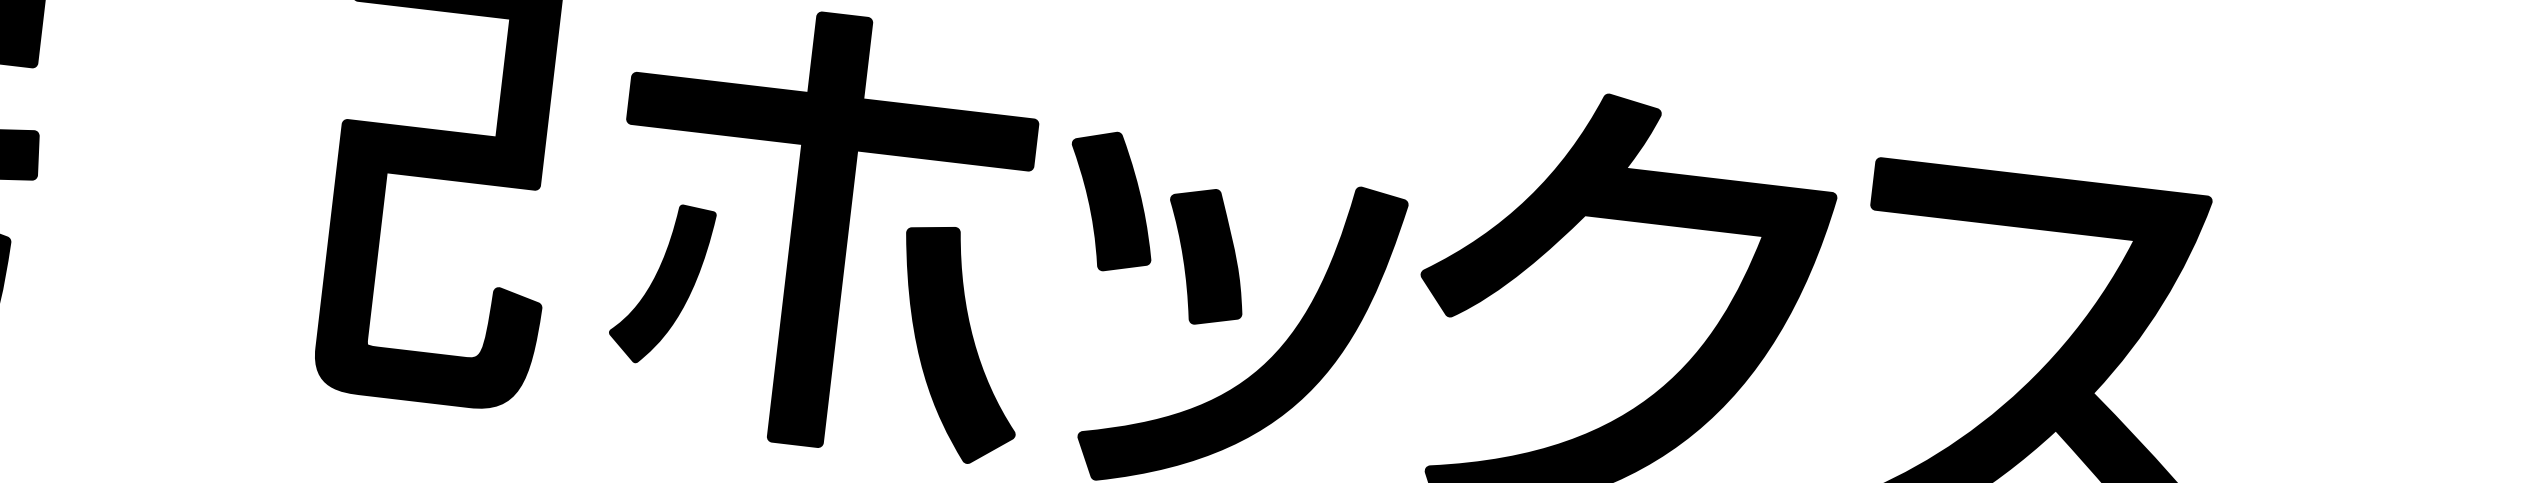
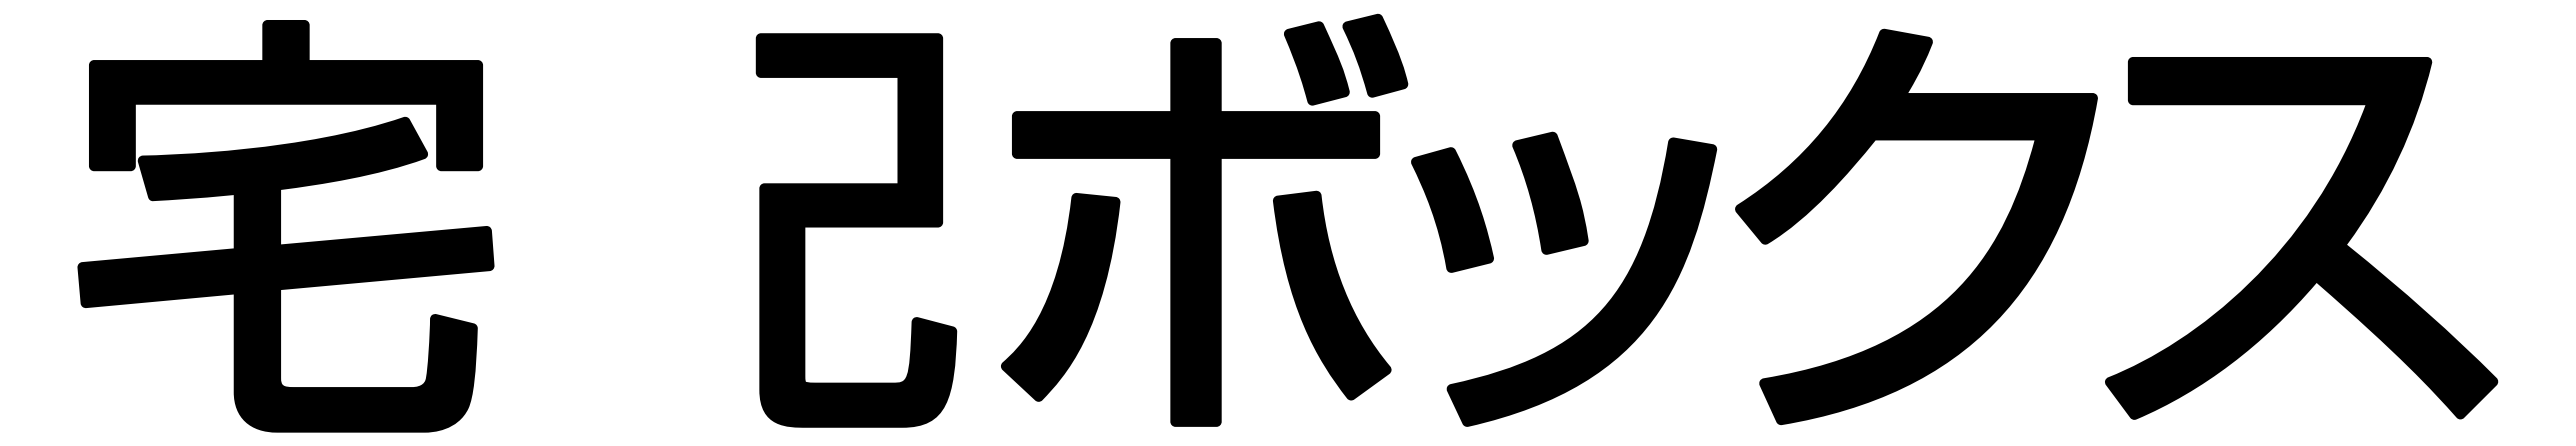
fill: (1042, 56) -> (1375, 55), added
fill: (975, 58) -> (1316, 63), added
part: (1111, 201) -> (1452, 209), moved
part: (1206, 256) -> (1550, 192), moved
part: (661, 284) -> (1060, 297), size x1.43
part: (959, 345) -> (1332, 295), moved

